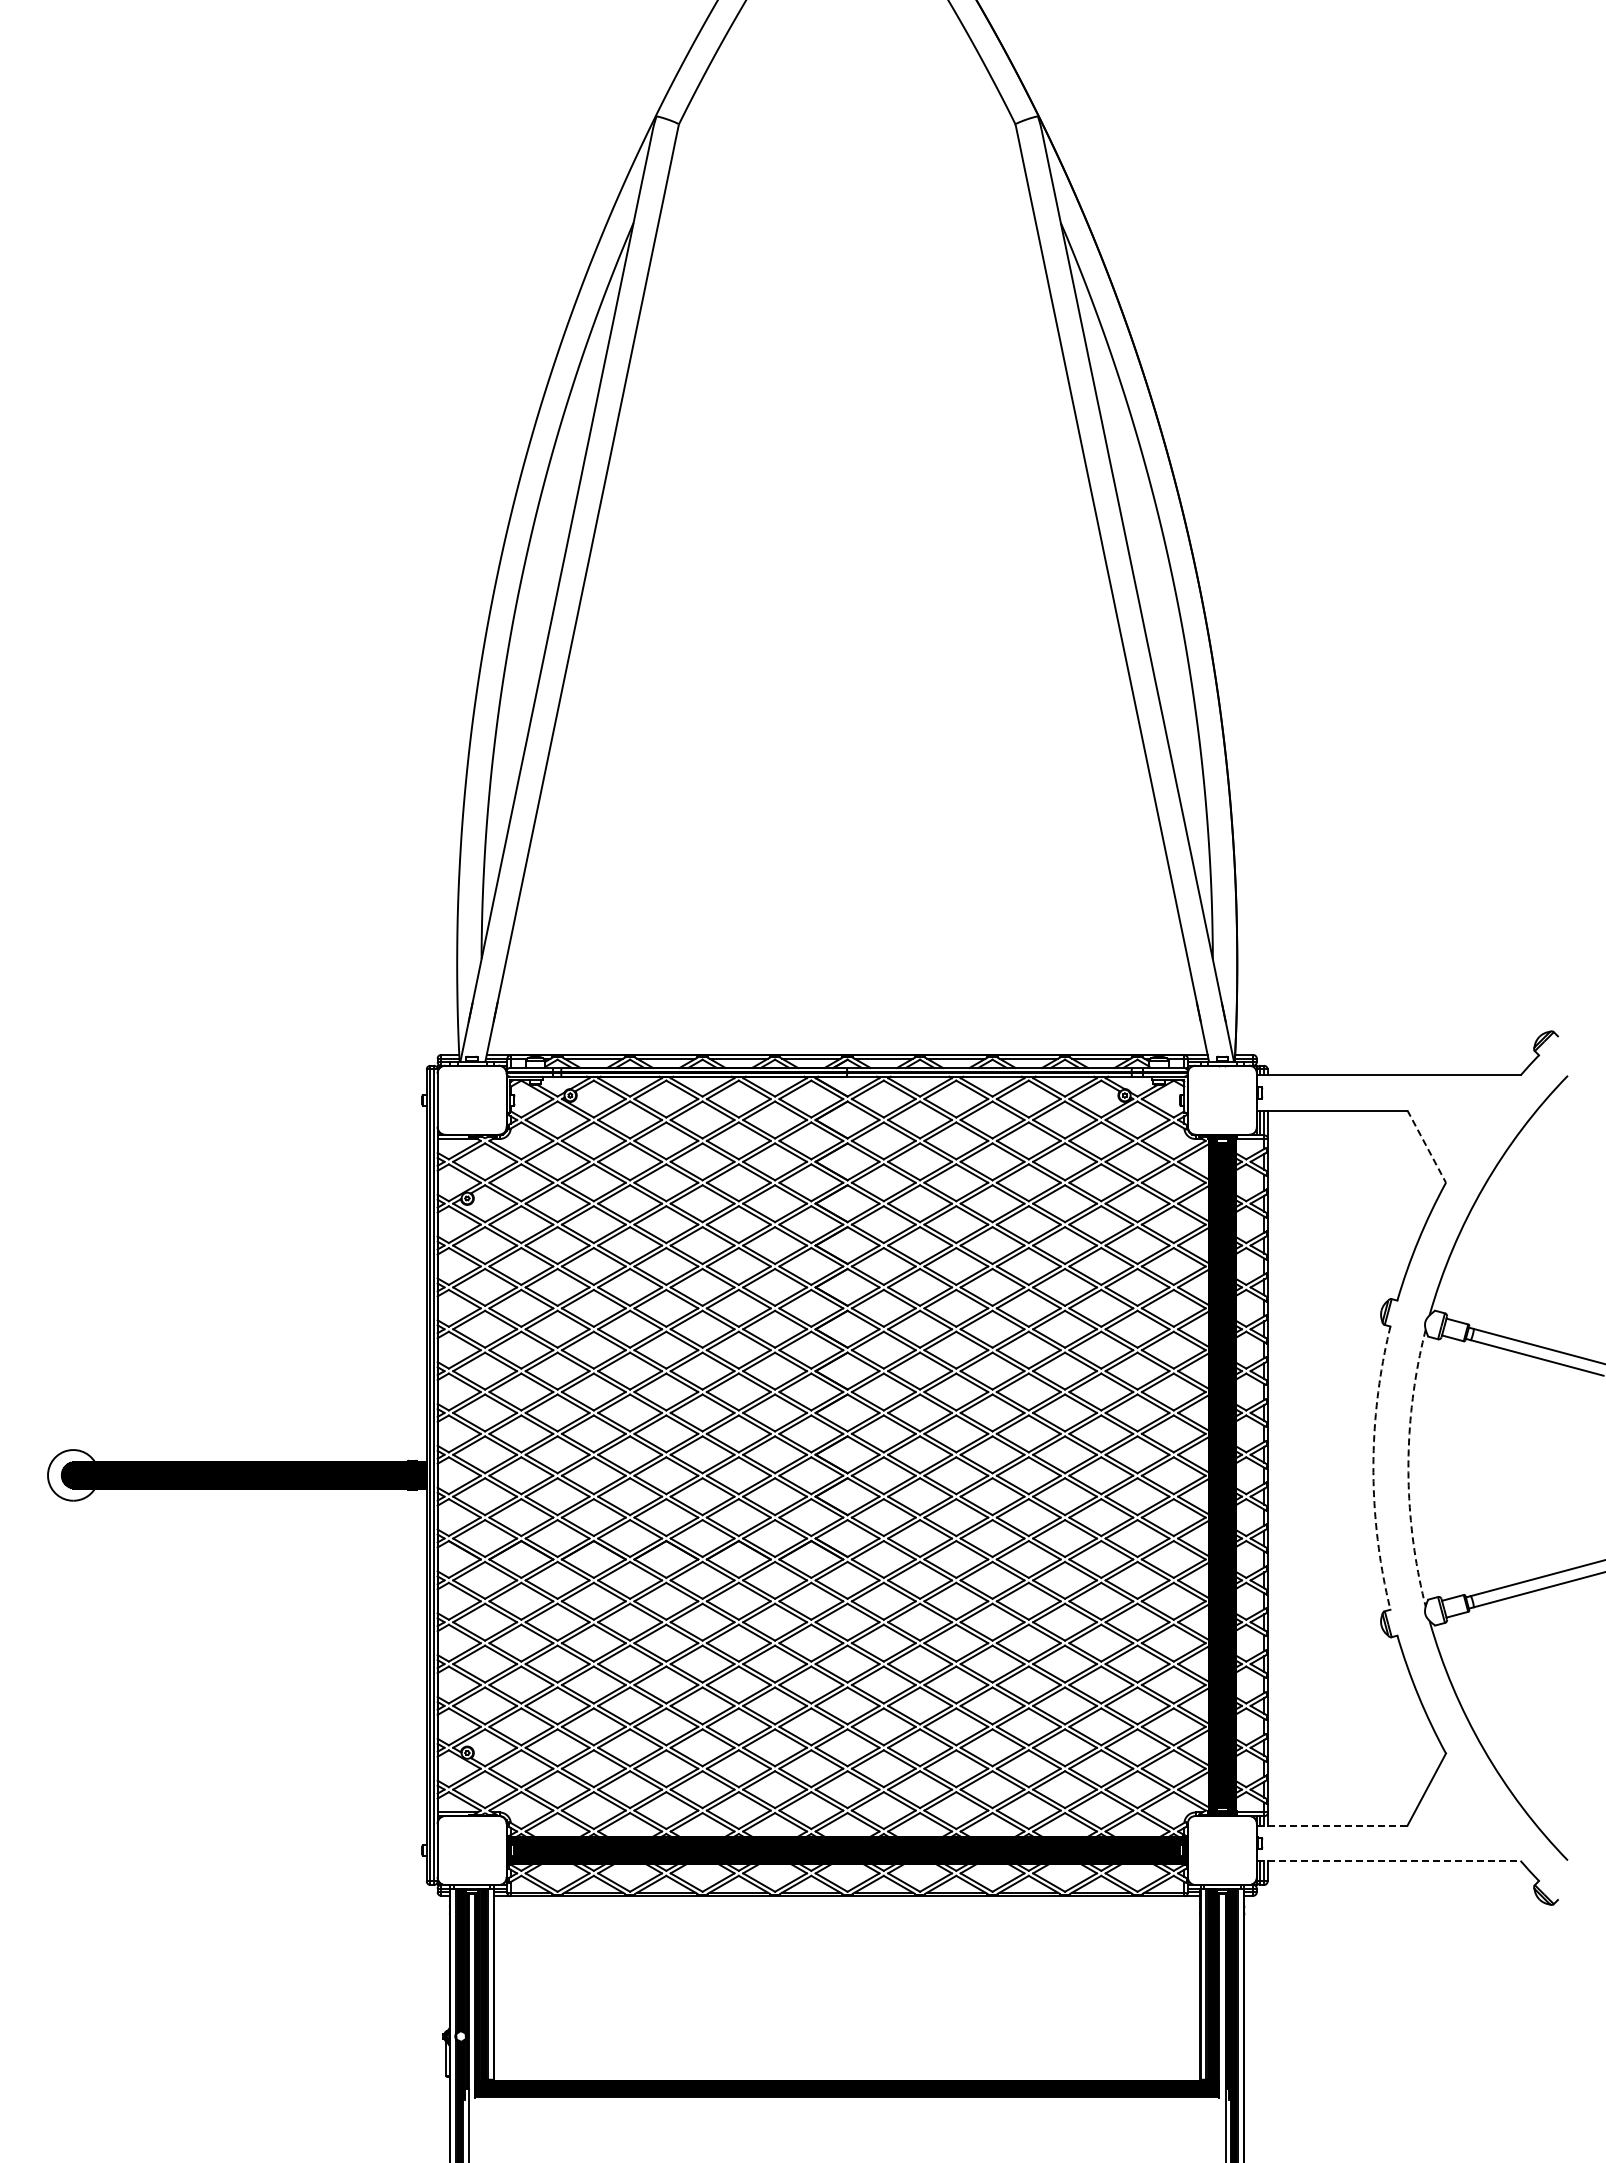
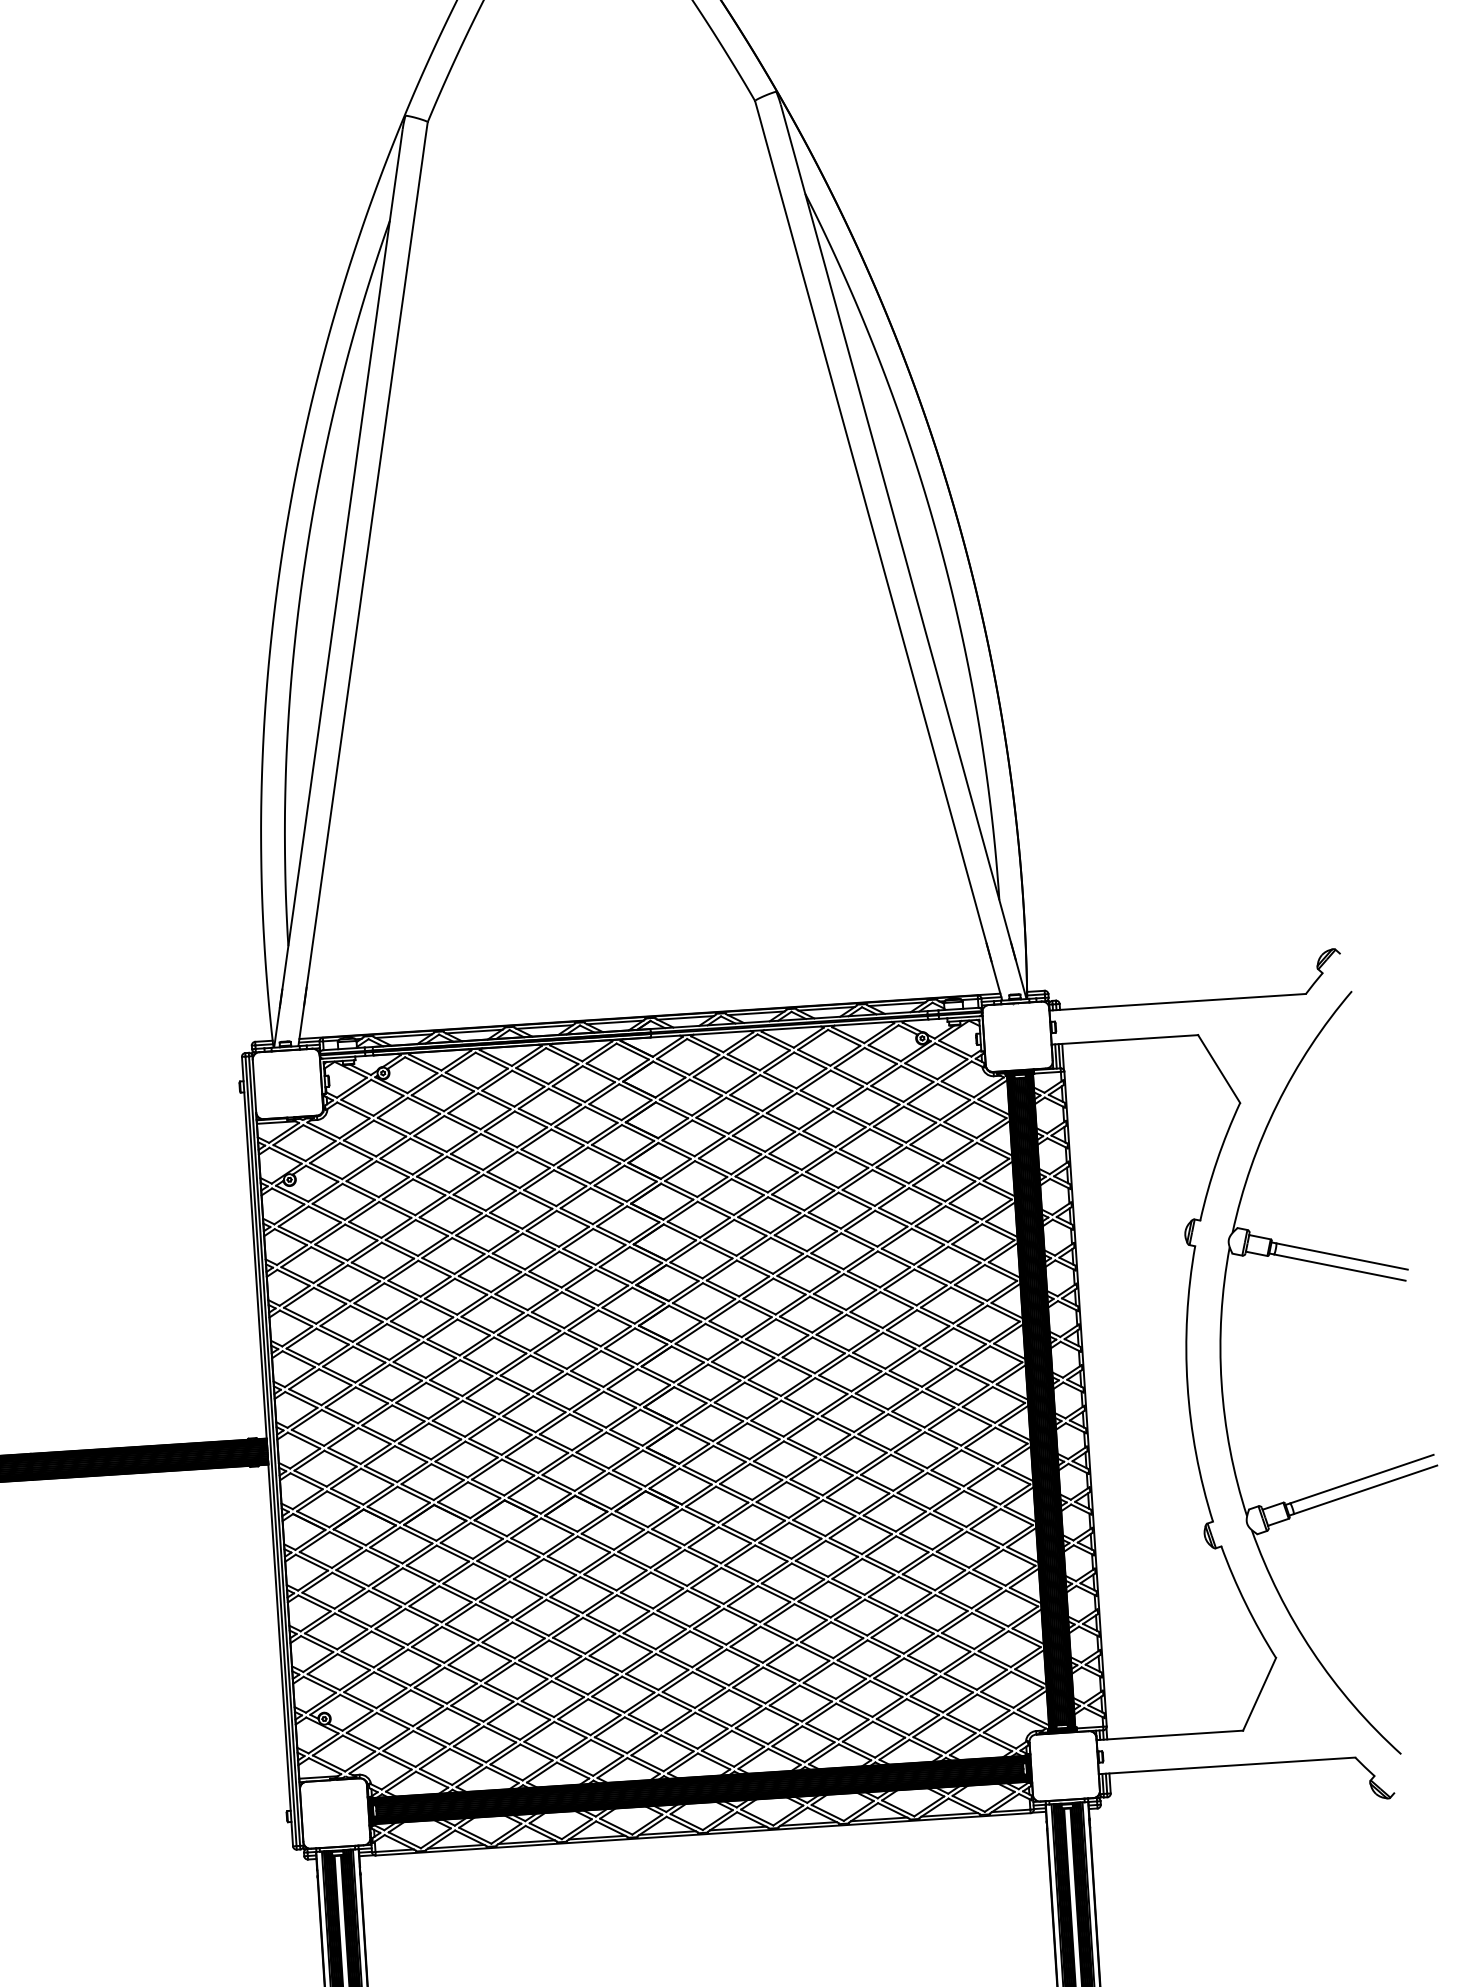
line: (1426, 1147) -> (1219, 1069), dashed -> solid
arc: (1373, 1468) -> (1187, 1385), dashed -> solid
arc: (1408, 1468) -> (1221, 1383), dashed -> solid
line: (1331, 1825) -> (1169, 1735), dashed -> solid
line: (1388, 1860) -> (1226, 1765), dashed -> solid

